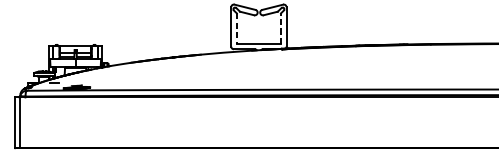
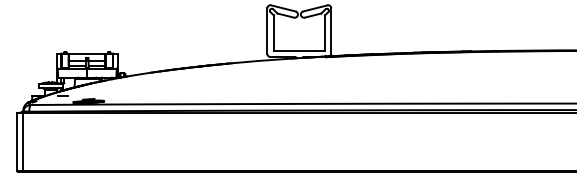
line: (236, 28) -> (273, 33), dashed -> solid
line: (280, 28) -> (324, 33), dashed -> solid

